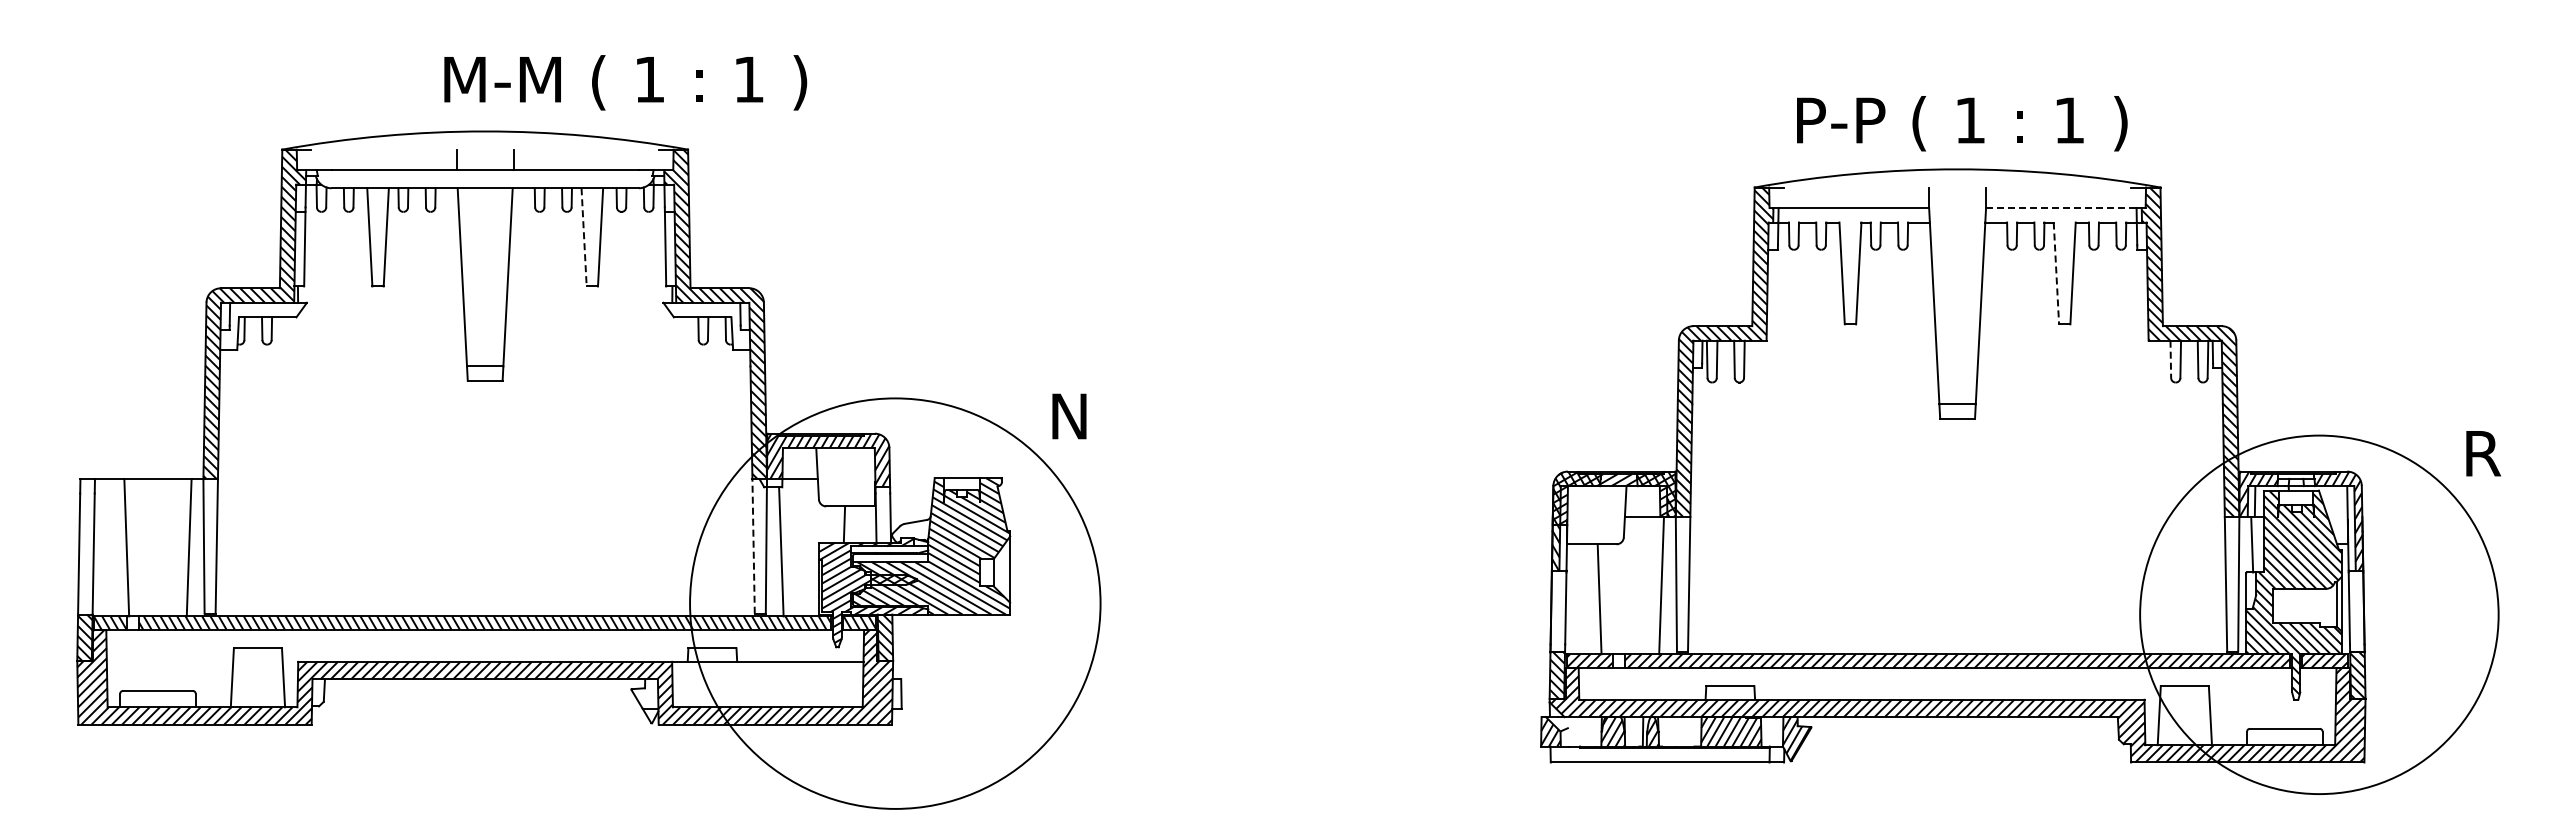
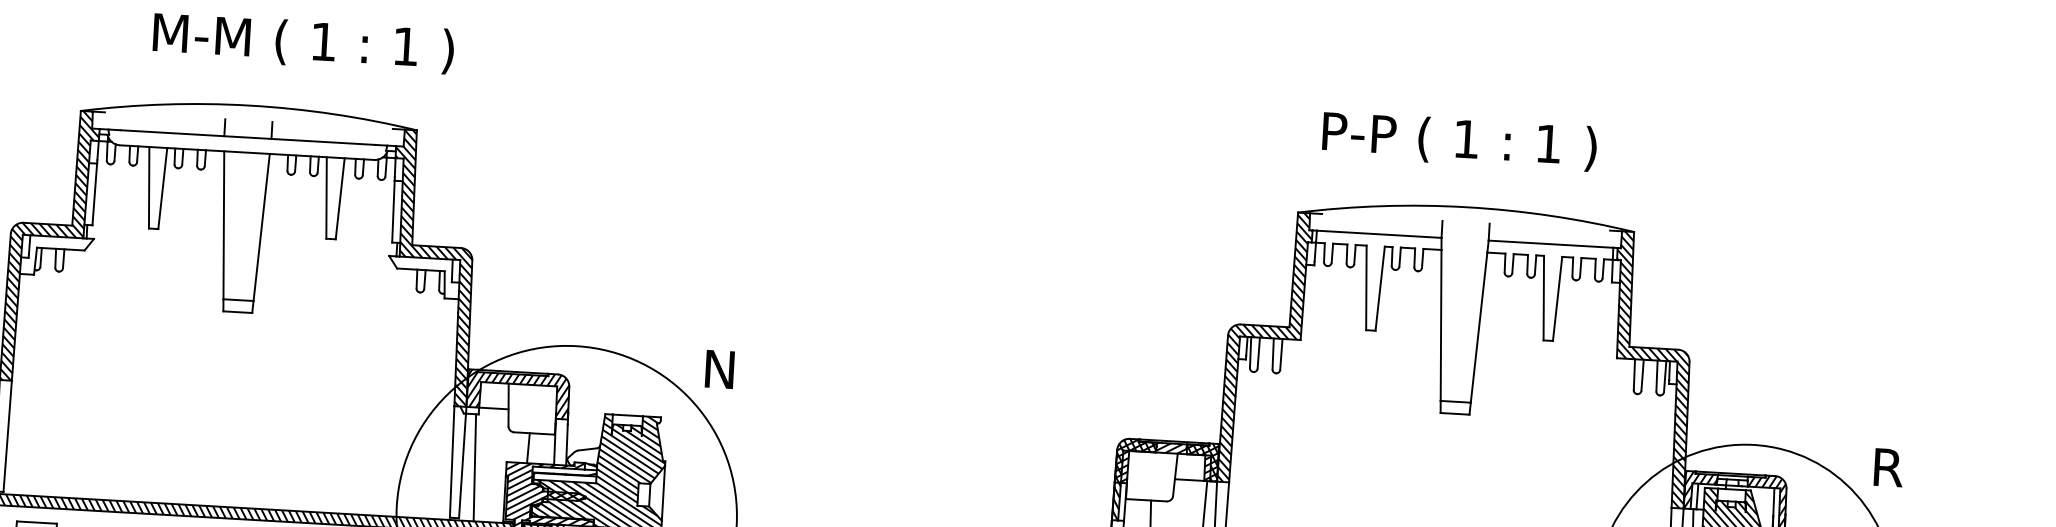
text: (625, 82) -> (303, 43), moved
text: (1962, 123) -> (1459, 141), moved
line: (2061, 208) -> (1551, 244), dashed -> solid
line: (584, 237) -> (326, 198), dashed -> solid
line: (2056, 273) -> (1543, 298), dashed -> solid
line: (2170, 359) -> (1634, 374), dashed -> solid
line: (753, 545) -> (452, 461), dashed -> solid

